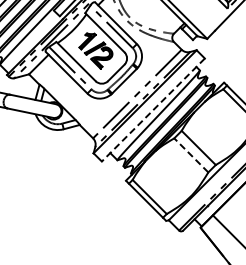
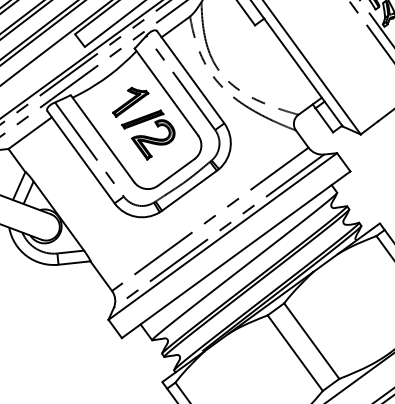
line: (153, 110) -> (236, 255), dashed -> solid
line: (190, 155) -> (293, 353), dashed -> solid

